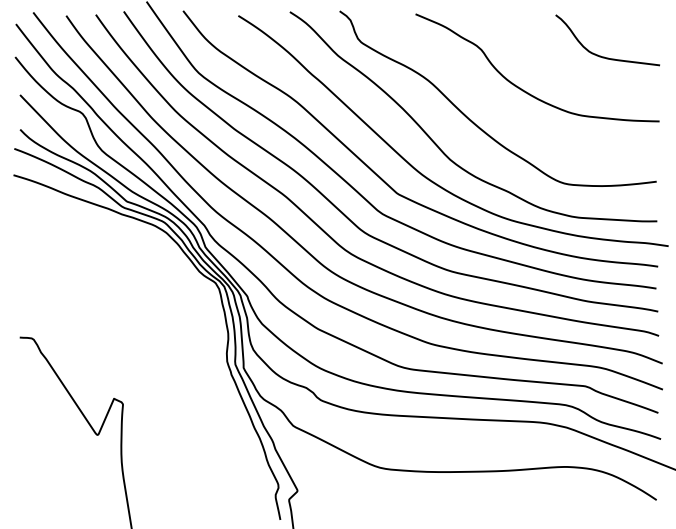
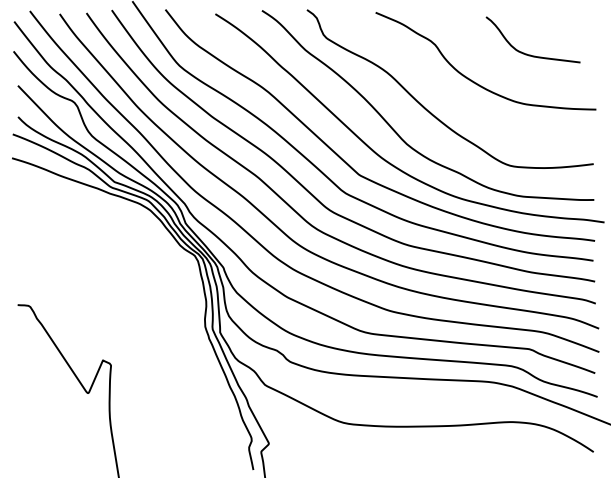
curve: (604, 56) -> (530, 54), moved

